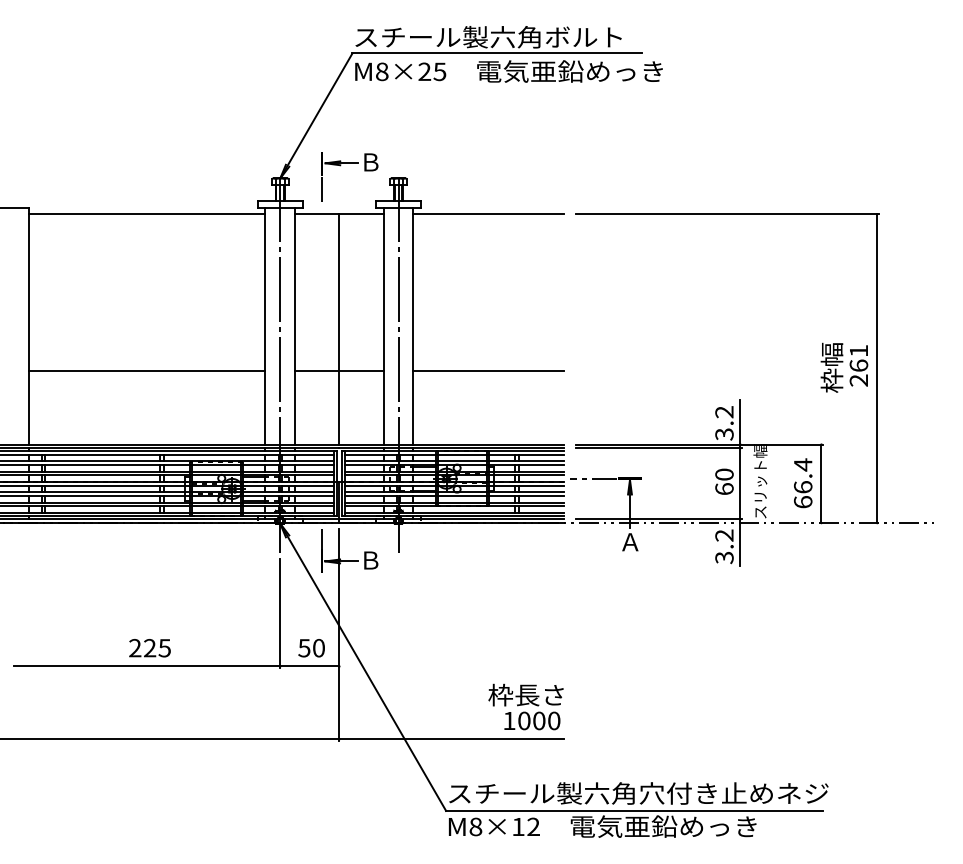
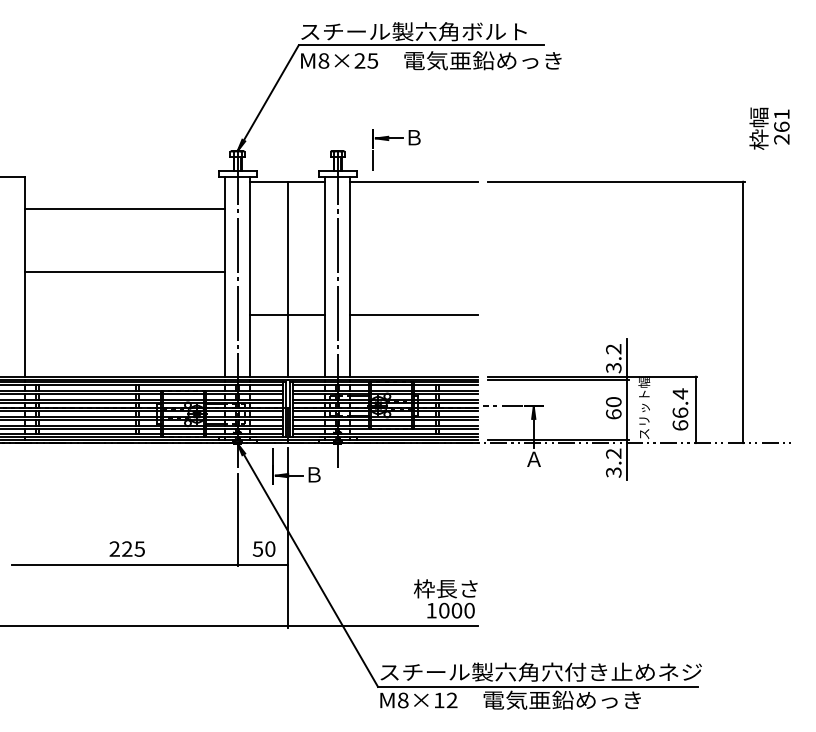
part: (349, 163) -> (396, 138), moved
line: (146, 214) -> (124, 208), moved
text: (844, 367) -> (769, 128), moved
line: (146, 371) -> (124, 272), moved

